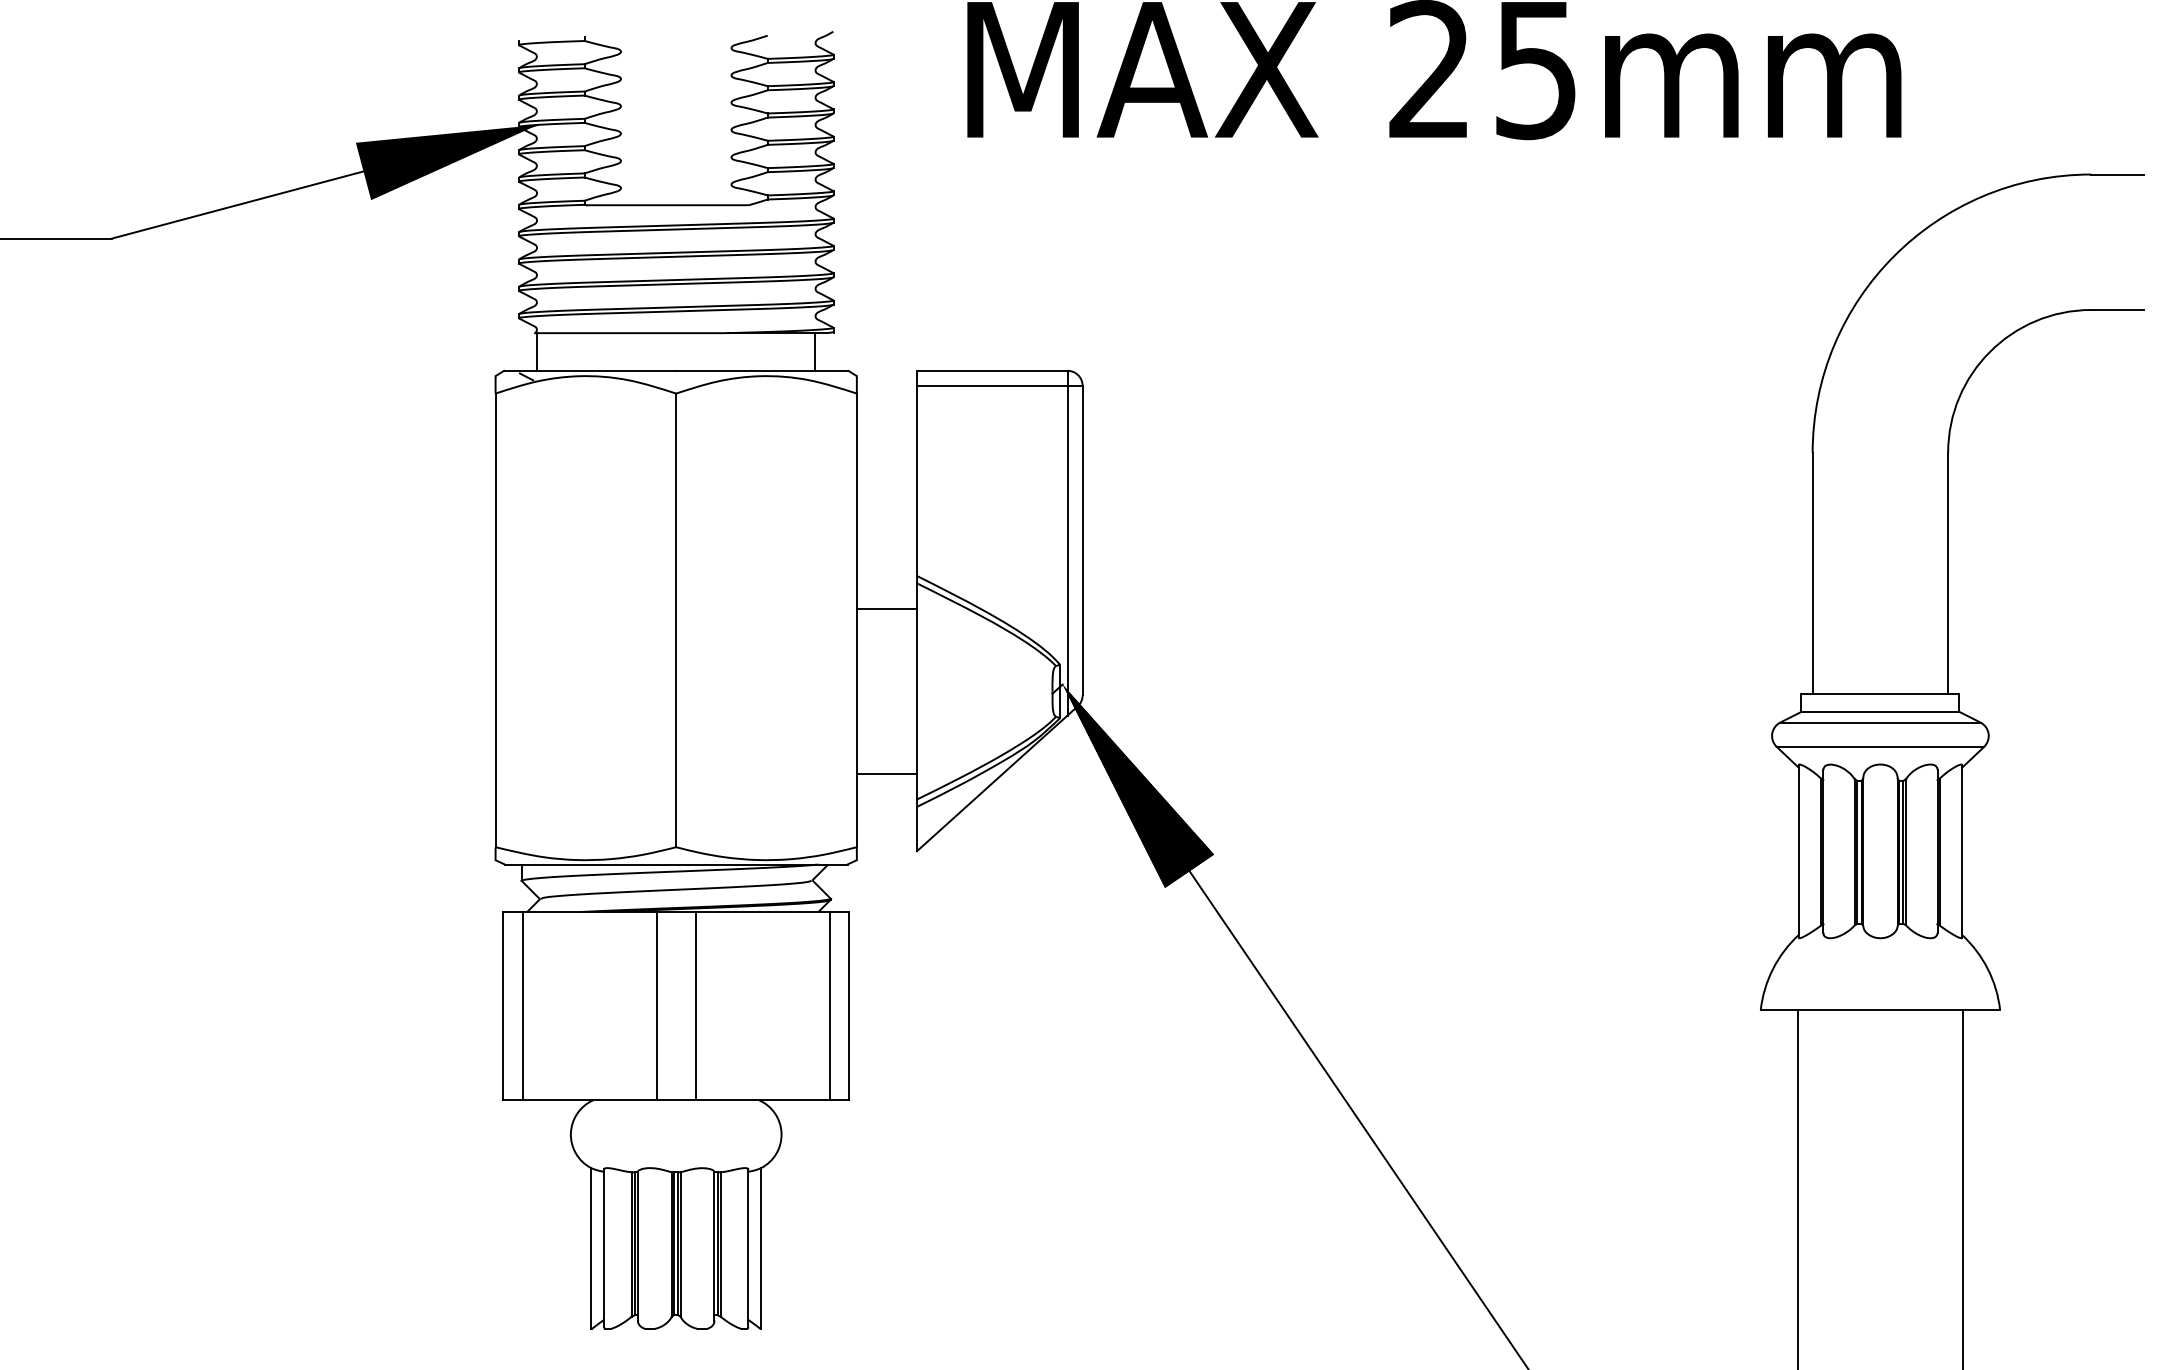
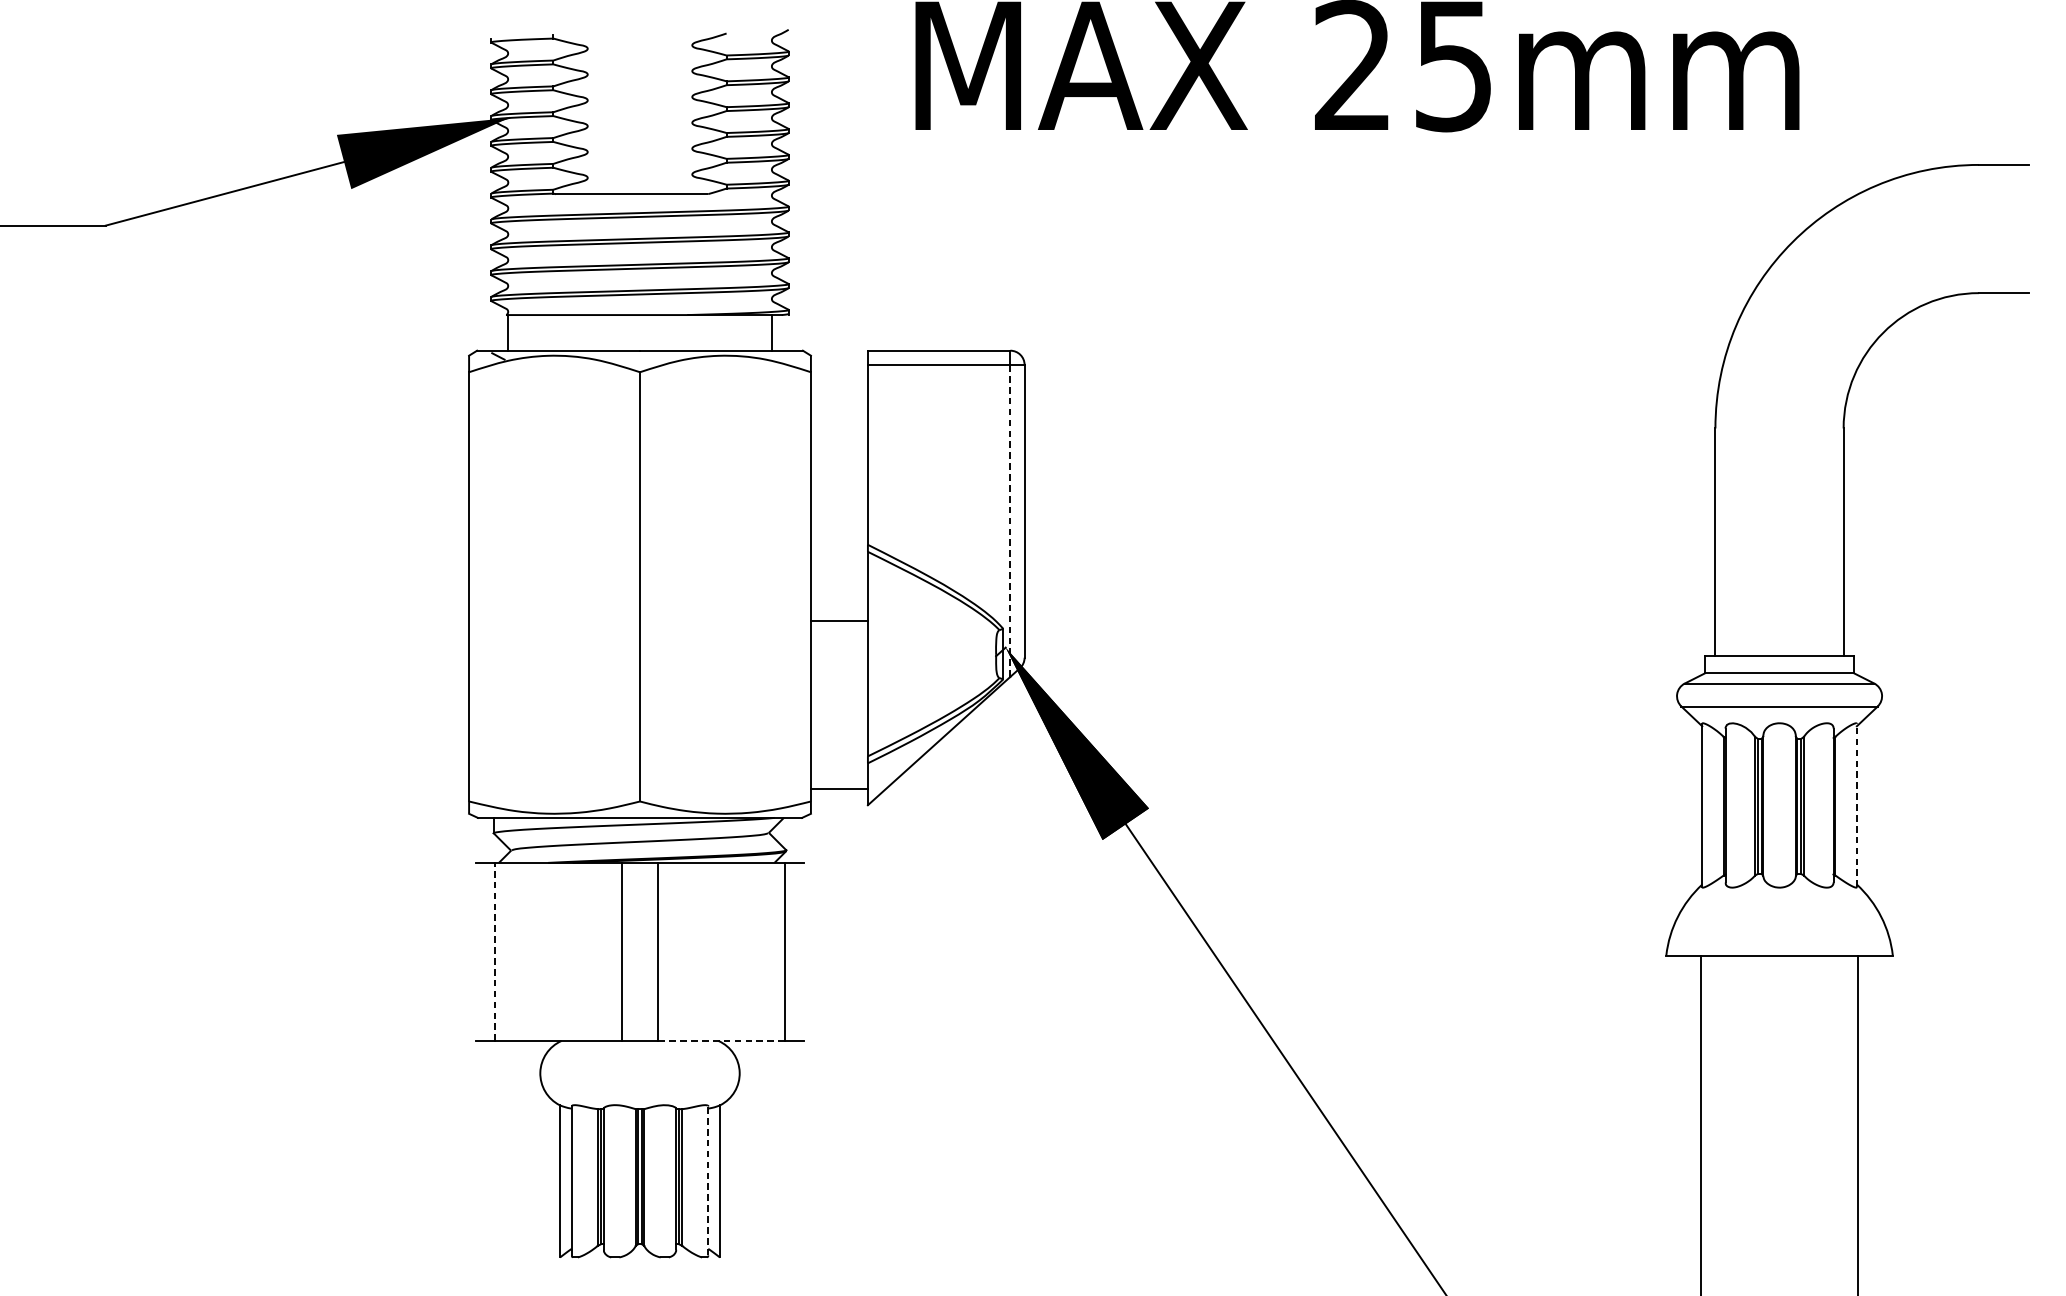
line: (1067, 550) -> (1010, 520), solid -> dashed
line: (886, 608) -> (839, 621), moved
line: (886, 774) -> (839, 789), moved
line: (1962, 850) -> (1857, 804), solid -> dashed
line: (522, 1005) -> (494, 951), solid -> dashed
line: (503, 1006) -> (476, 952), removed
line: (849, 1006) -> (803, 952), removed
line: (763, 1100) -> (722, 1041), solid -> dashed
line: (748, 1248) -> (708, 1181), solid -> dashed

